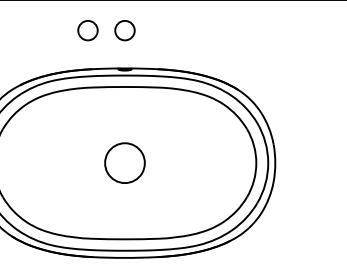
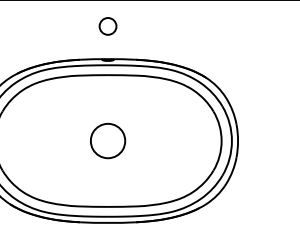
part: (87, 30) -> (75, 26), removed

